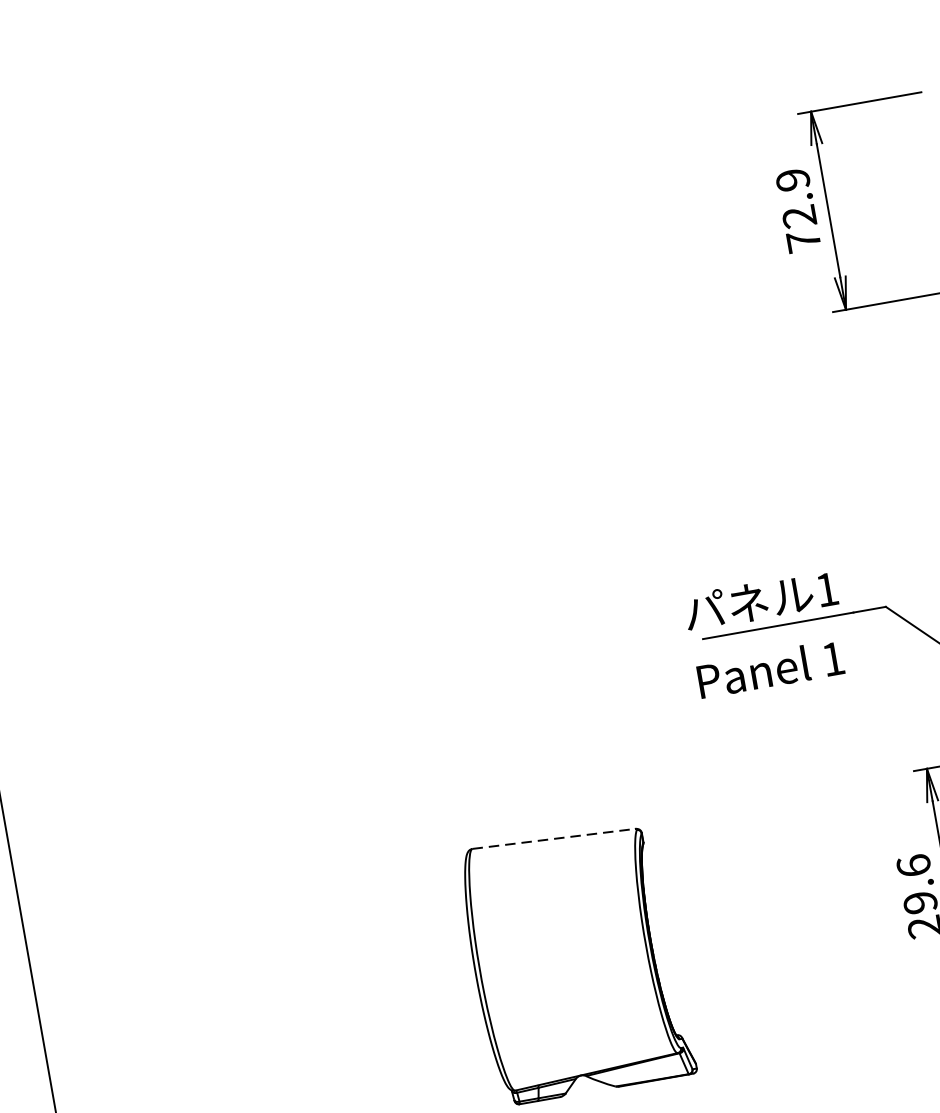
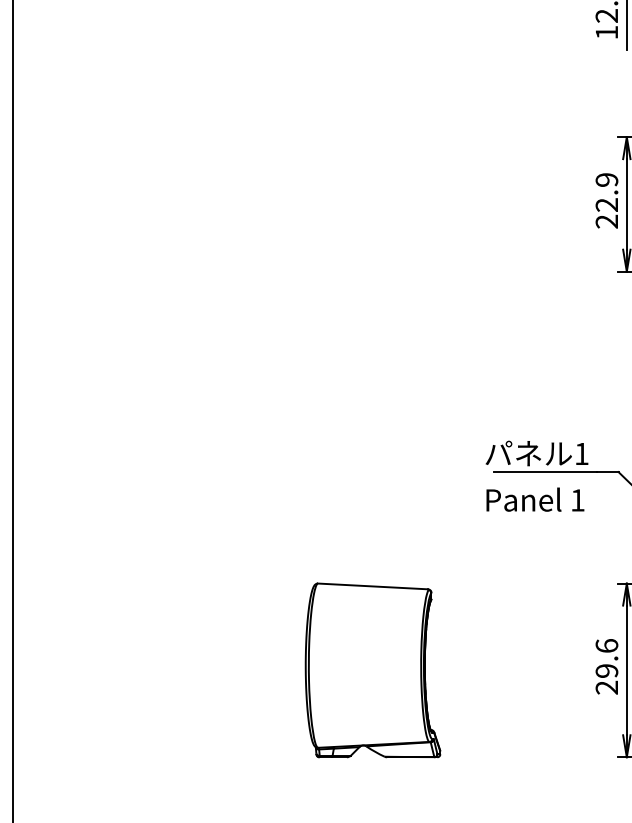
text: (803, 241) -> (606, 221), 72.9 -> 22.9
line: (553, 839) -> (372, 586), dashed -> solid

